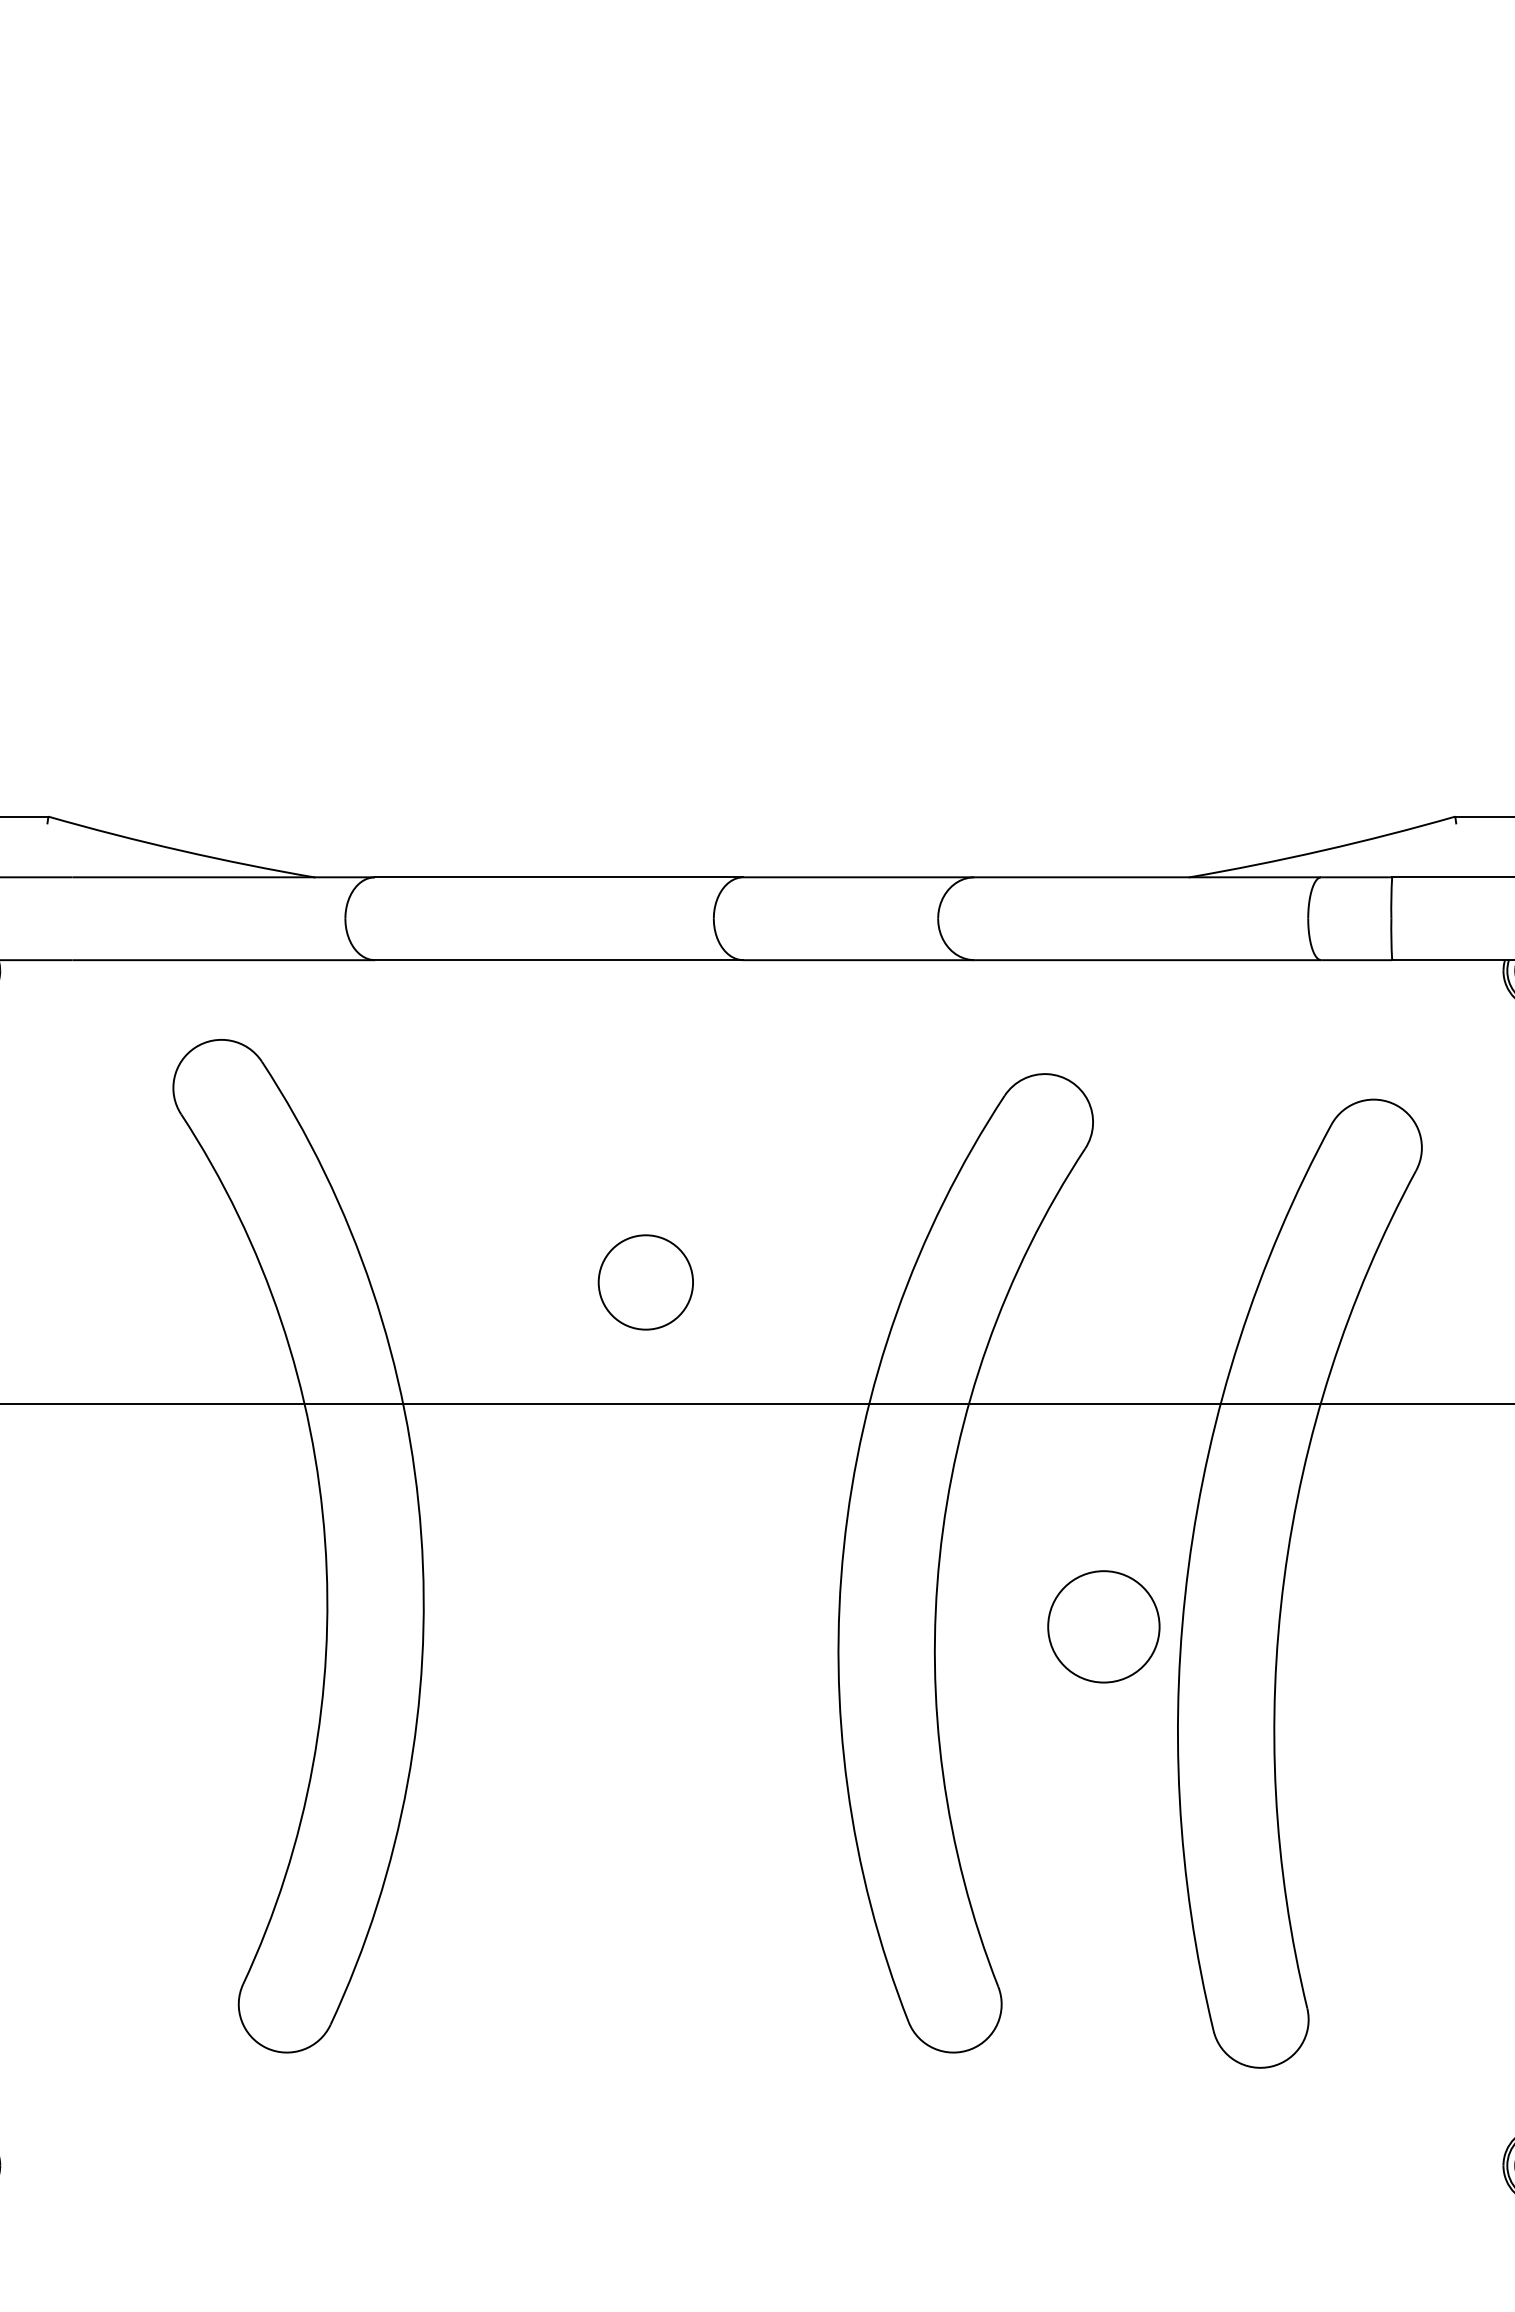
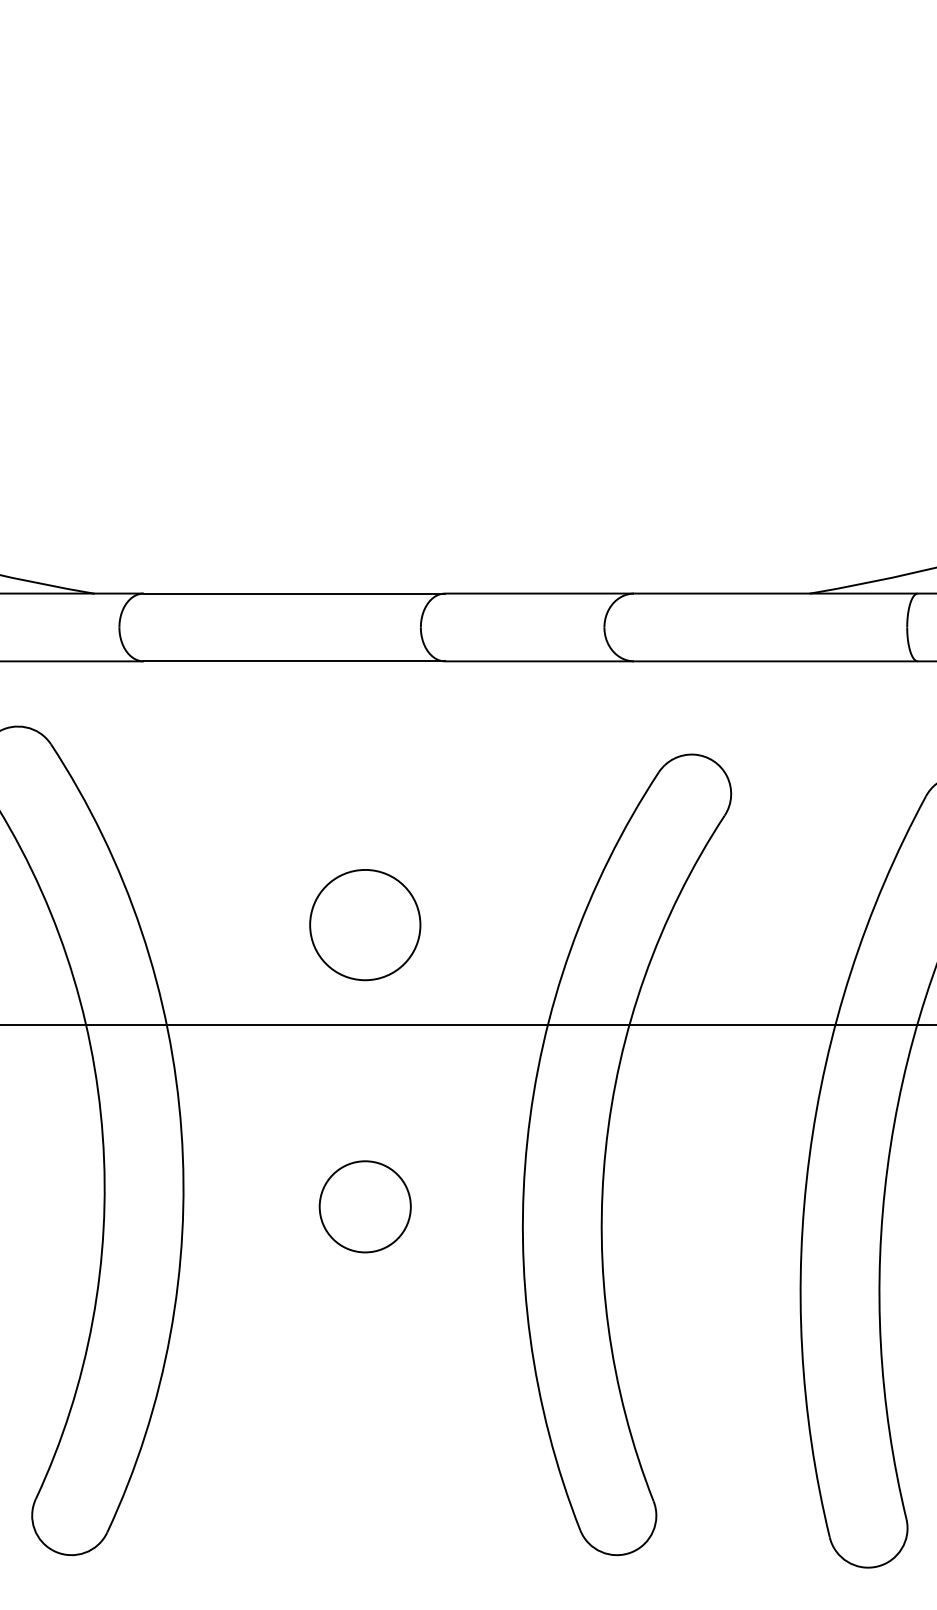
circle: (645, 1282) -> (364, 925), size x1.43
circle: (1103, 1626) -> (364, 1206), moved

